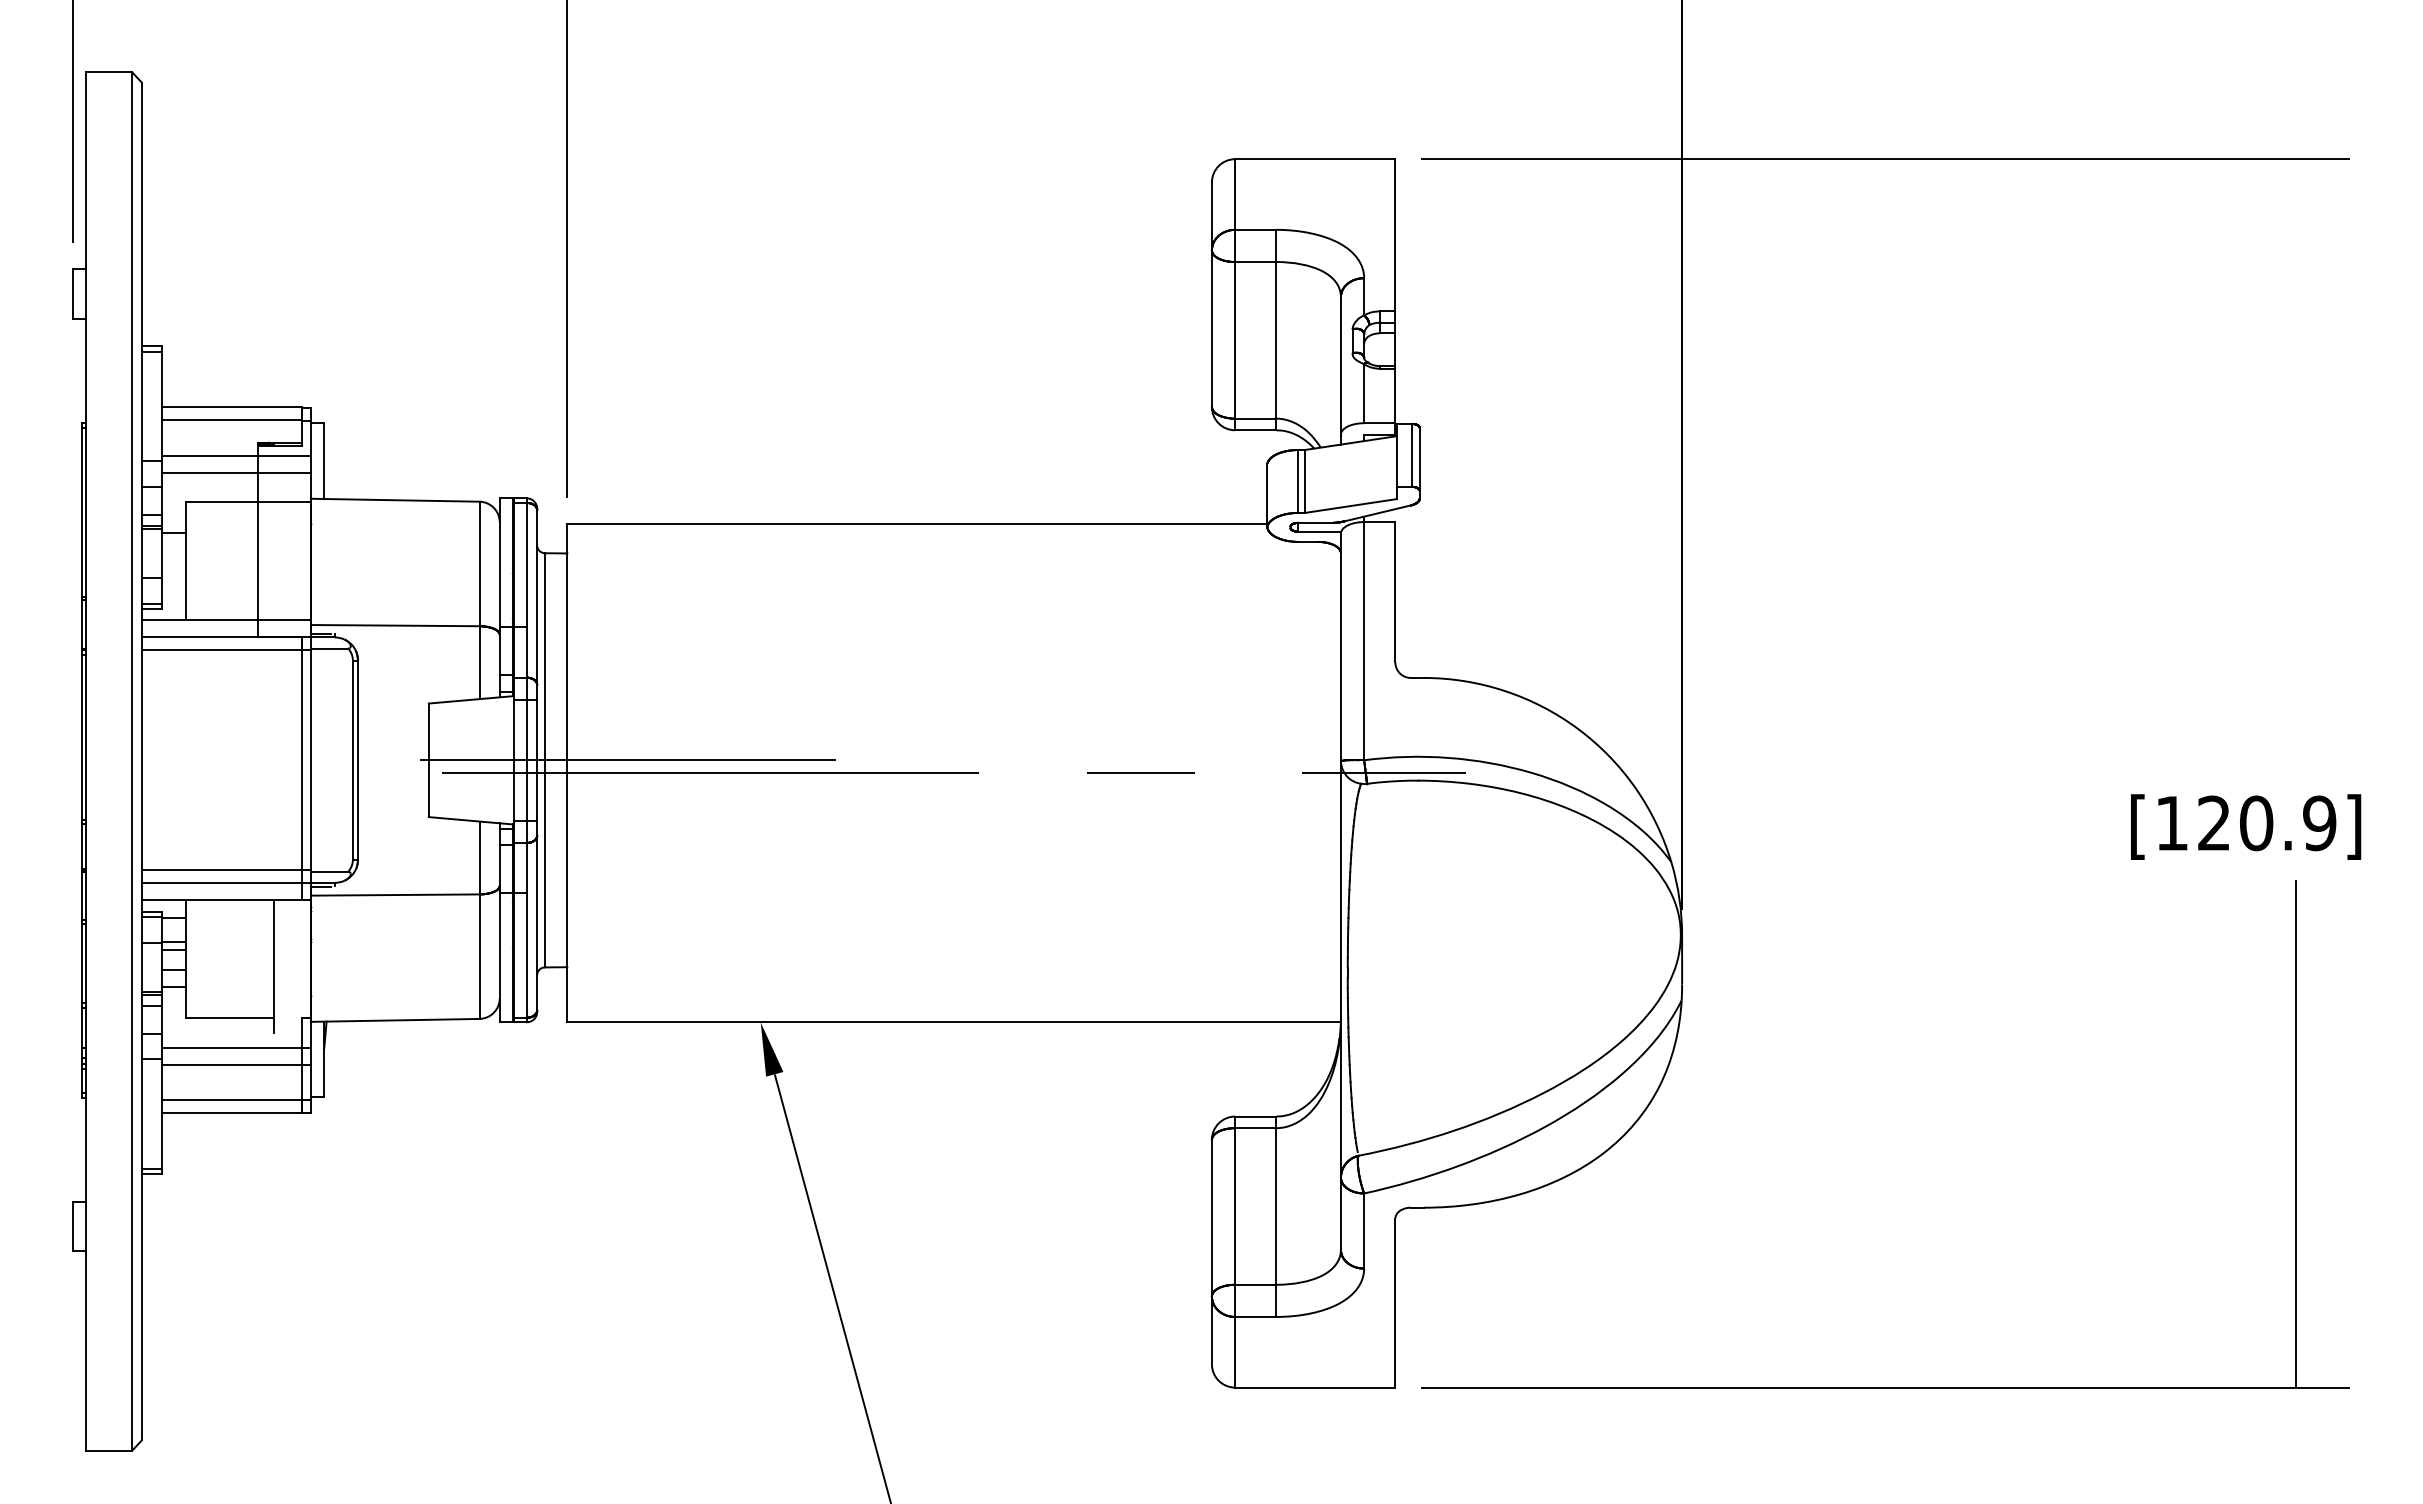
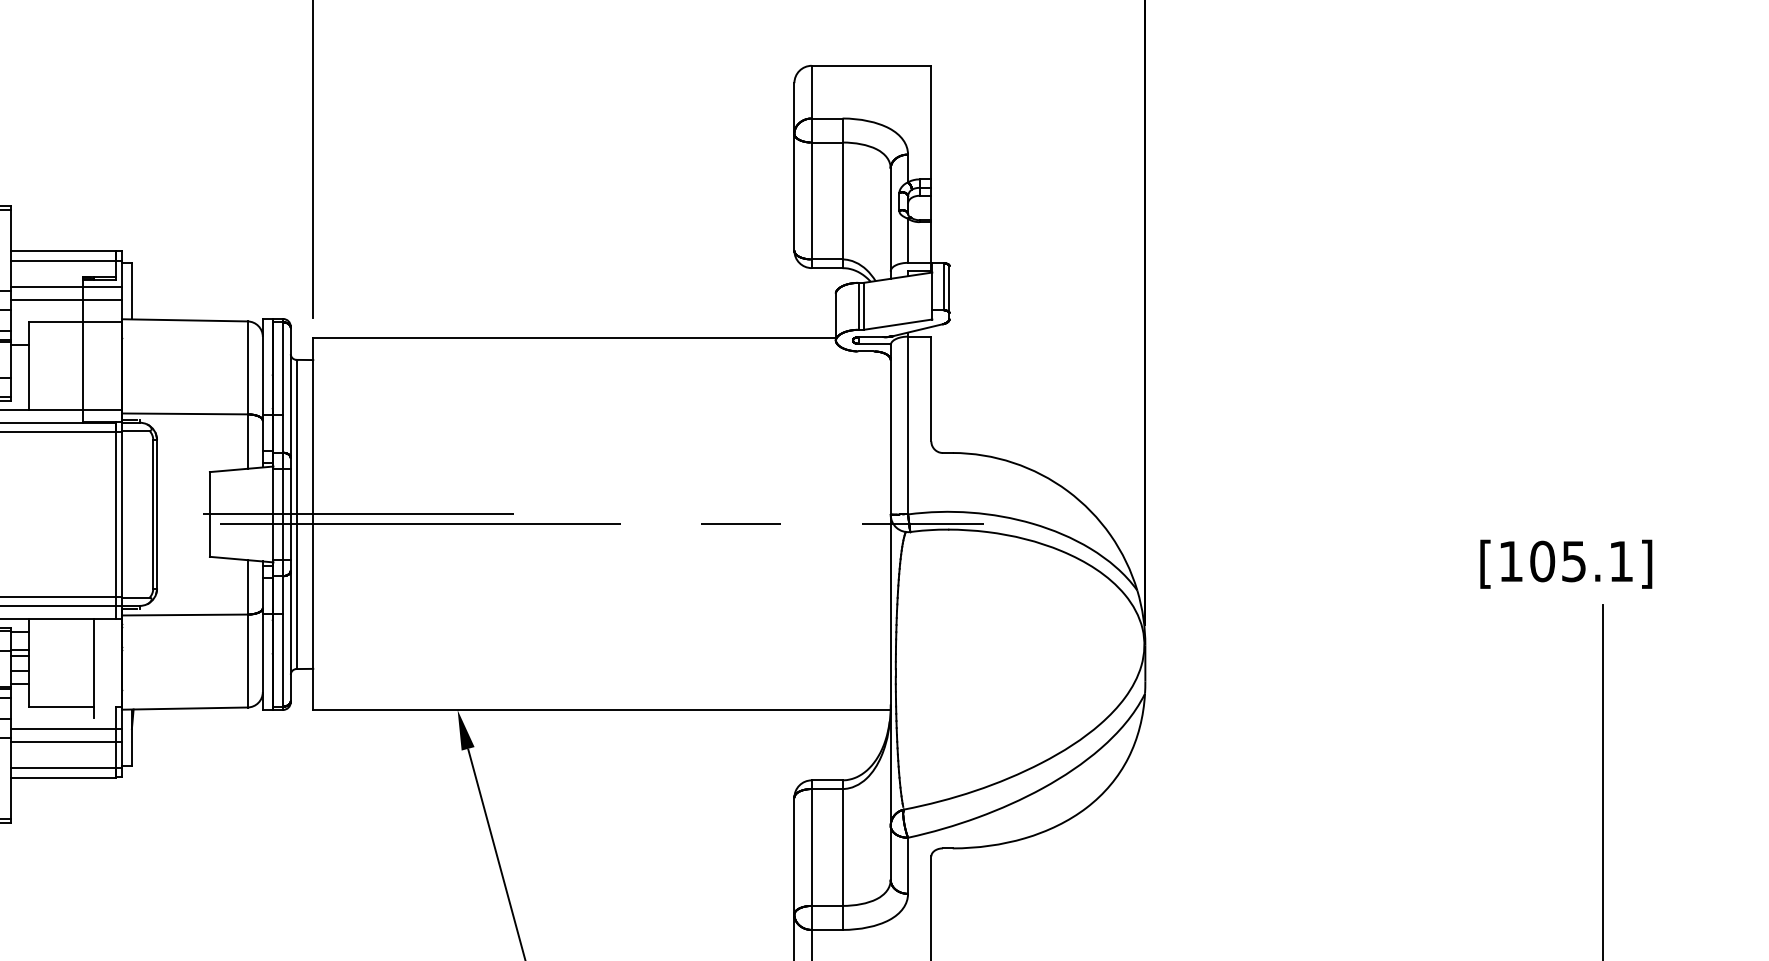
line: (1885, 159) -> (1297, 66), removed
text: (2266, 823) -> (1581, 561), [120.9] -> [105.1]

